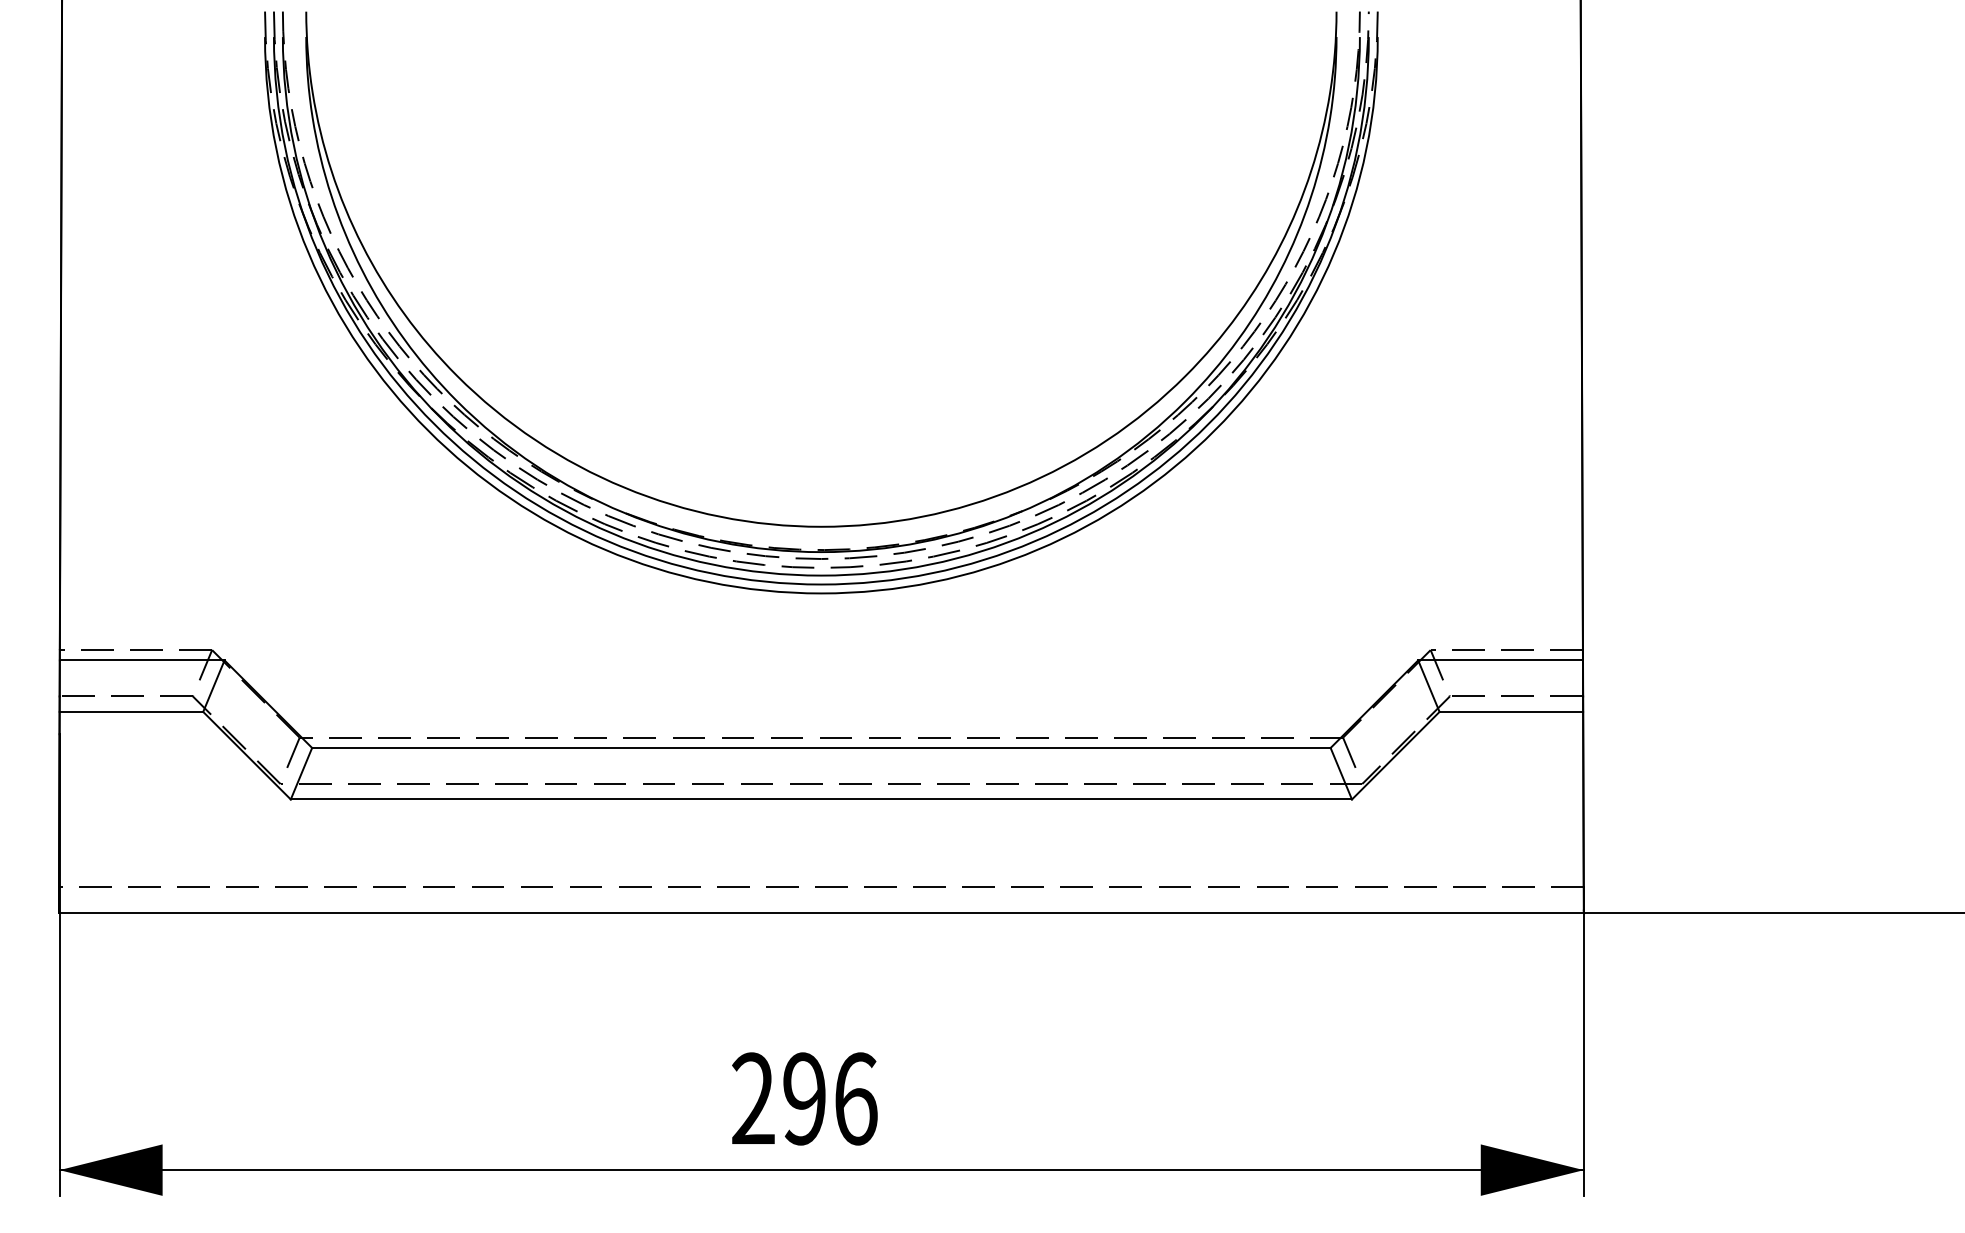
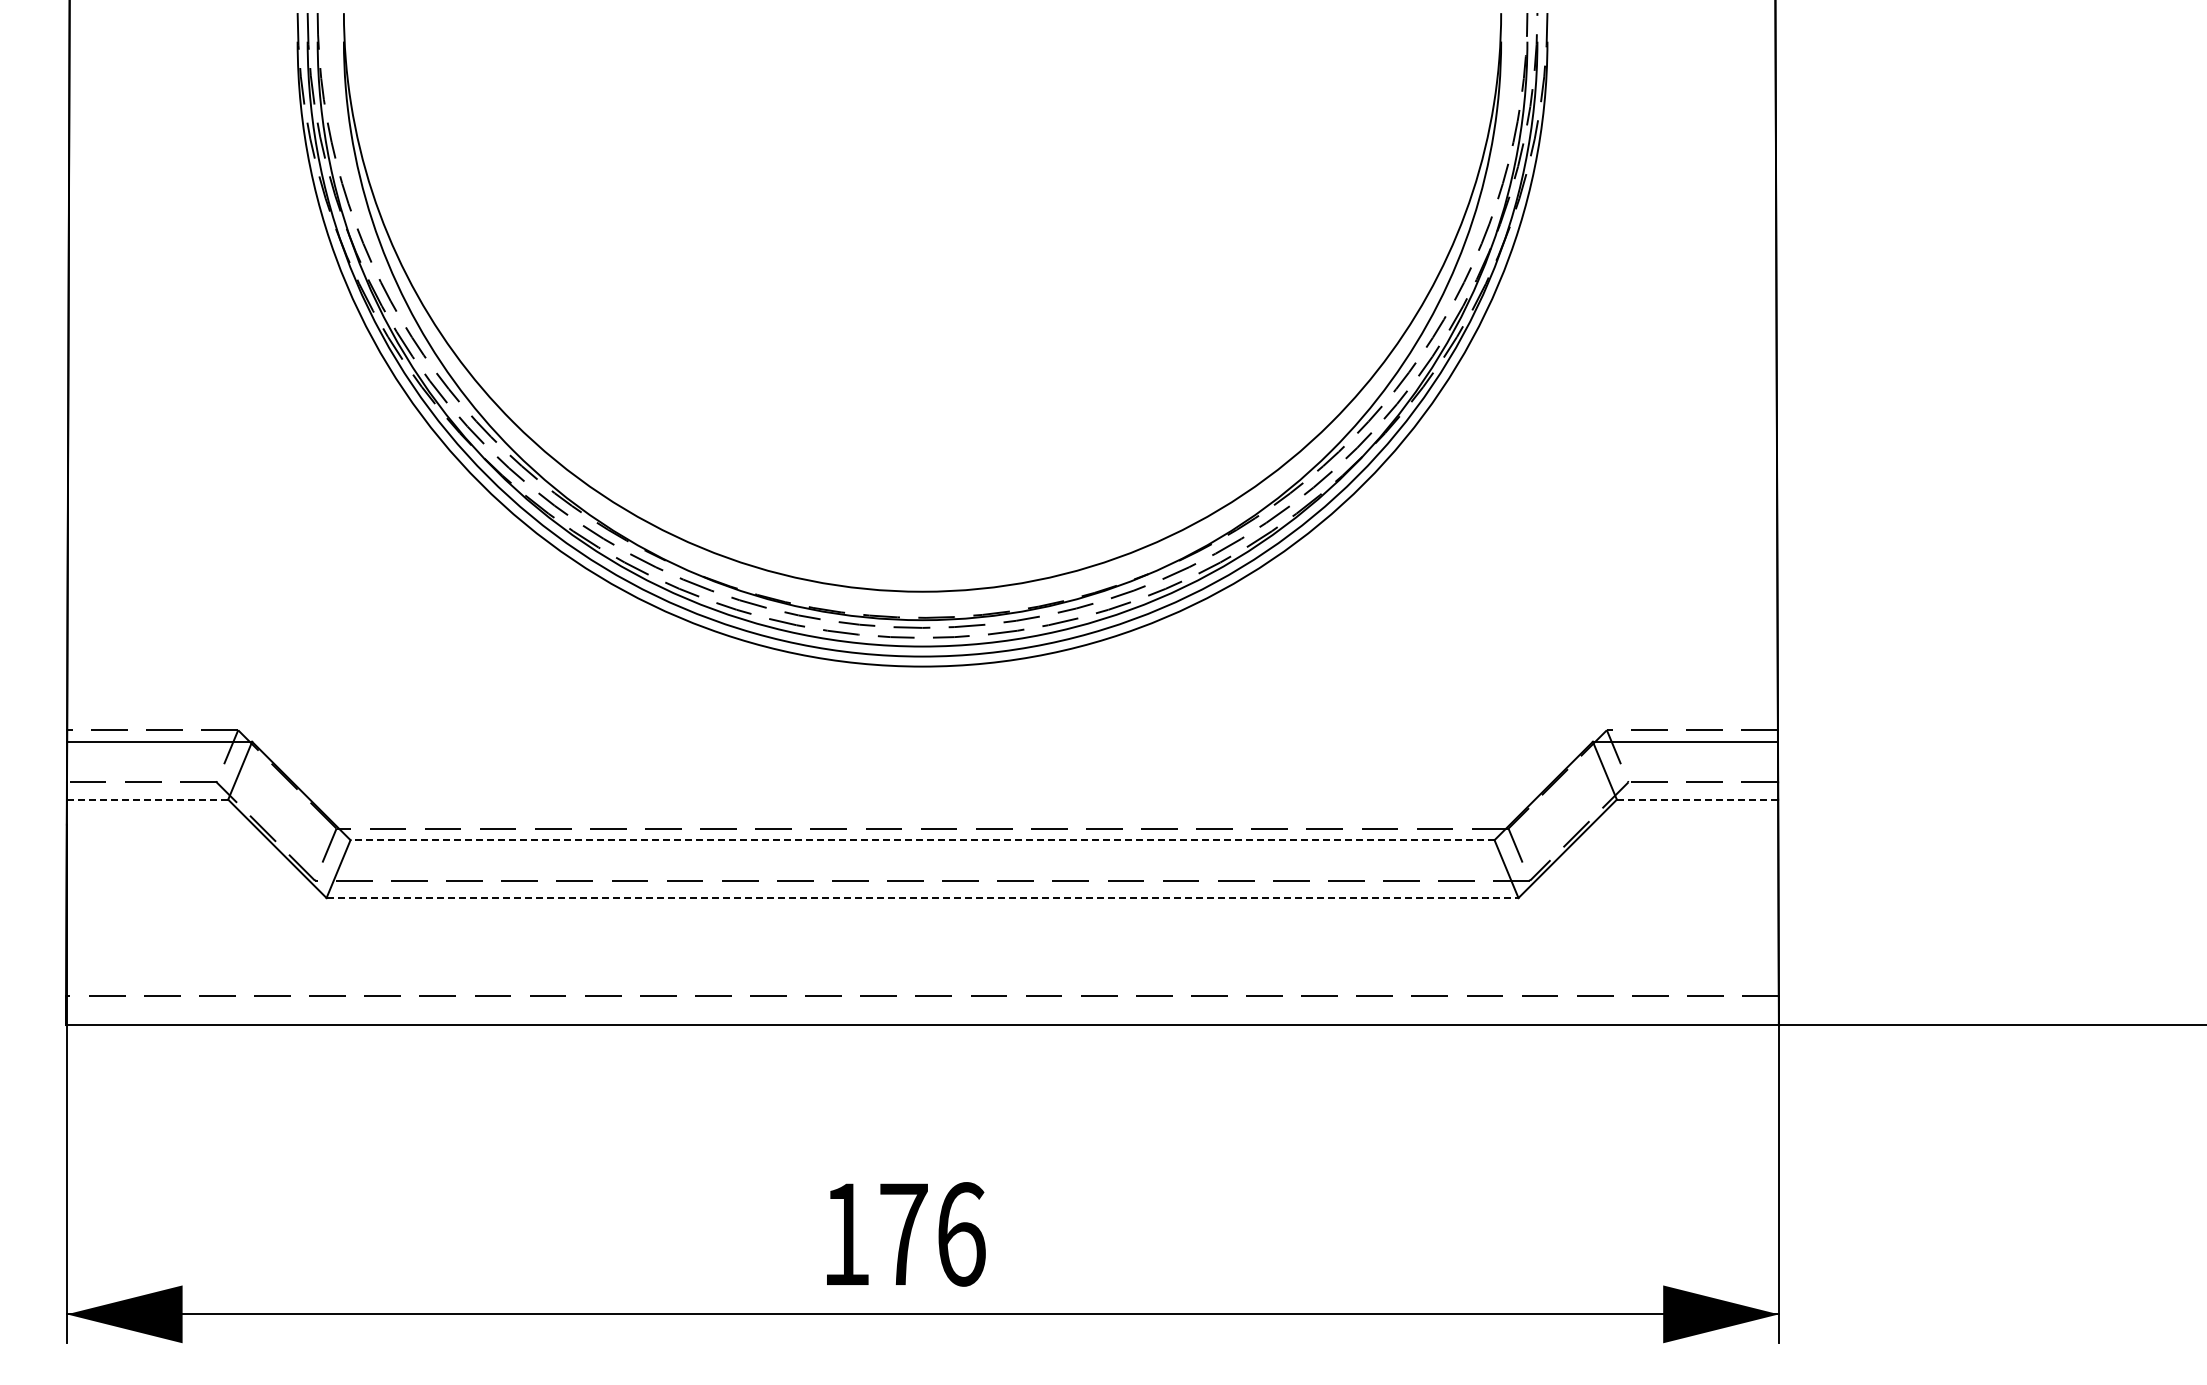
line: (131, 711) -> (147, 799), solid -> dashed
line: (1511, 711) -> (1697, 799), solid -> dashed
line: (821, 748) -> (922, 840), solid -> dashed
line: (821, 799) -> (922, 898), solid -> dashed
text: (778, 1099) -> (874, 1234), 296 -> 176

